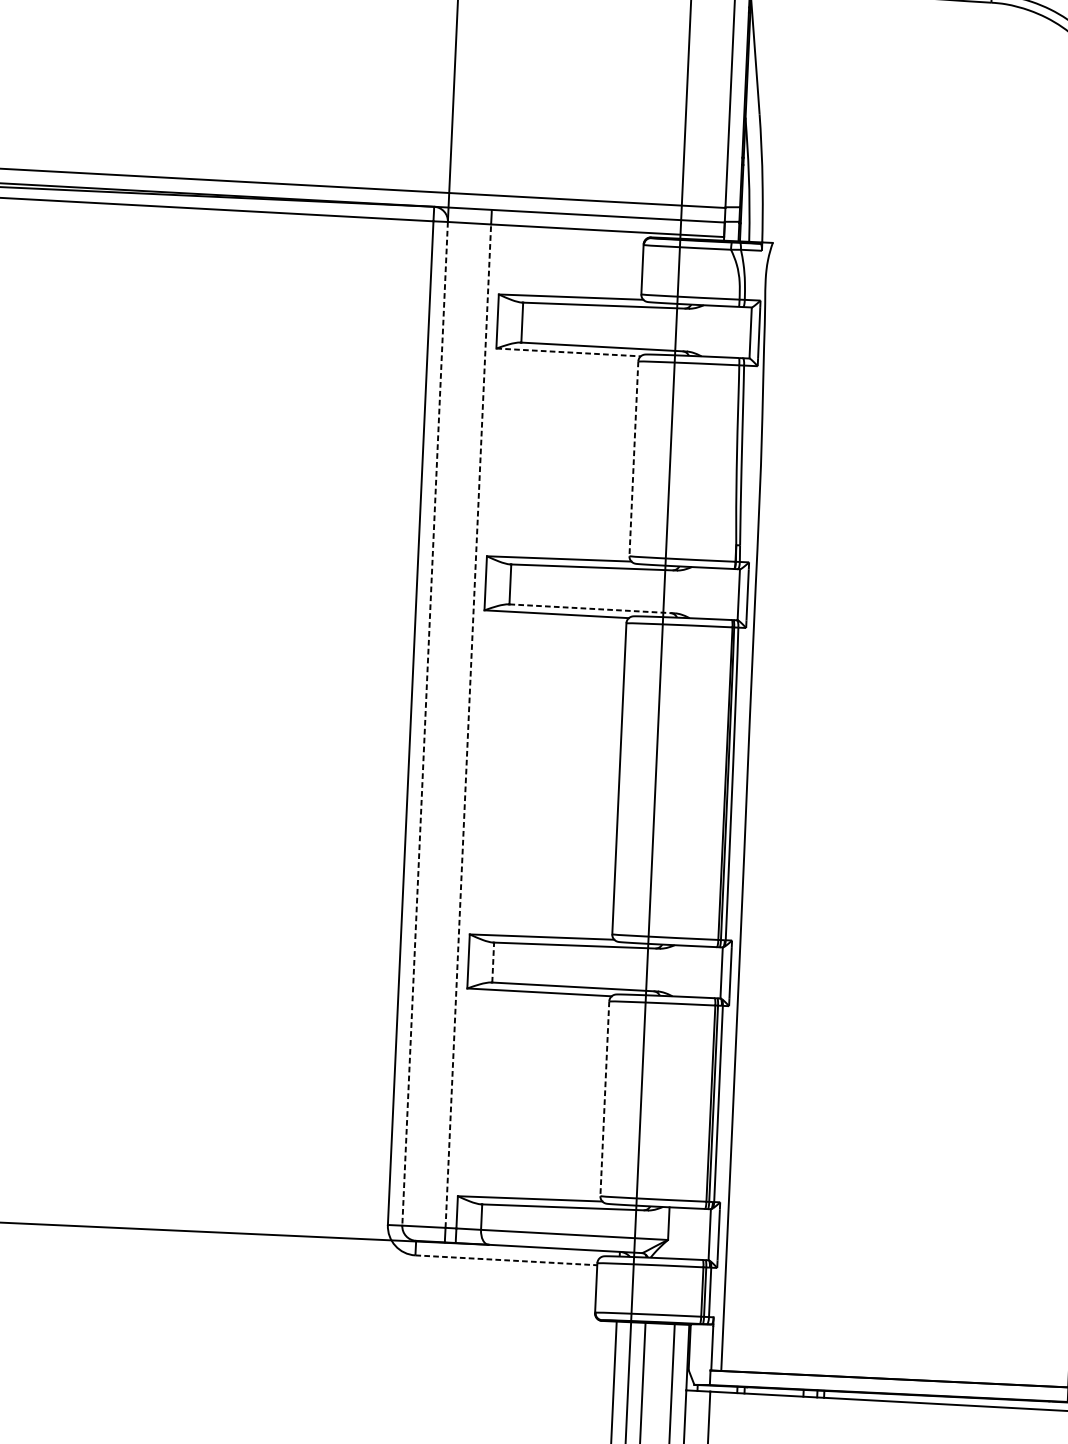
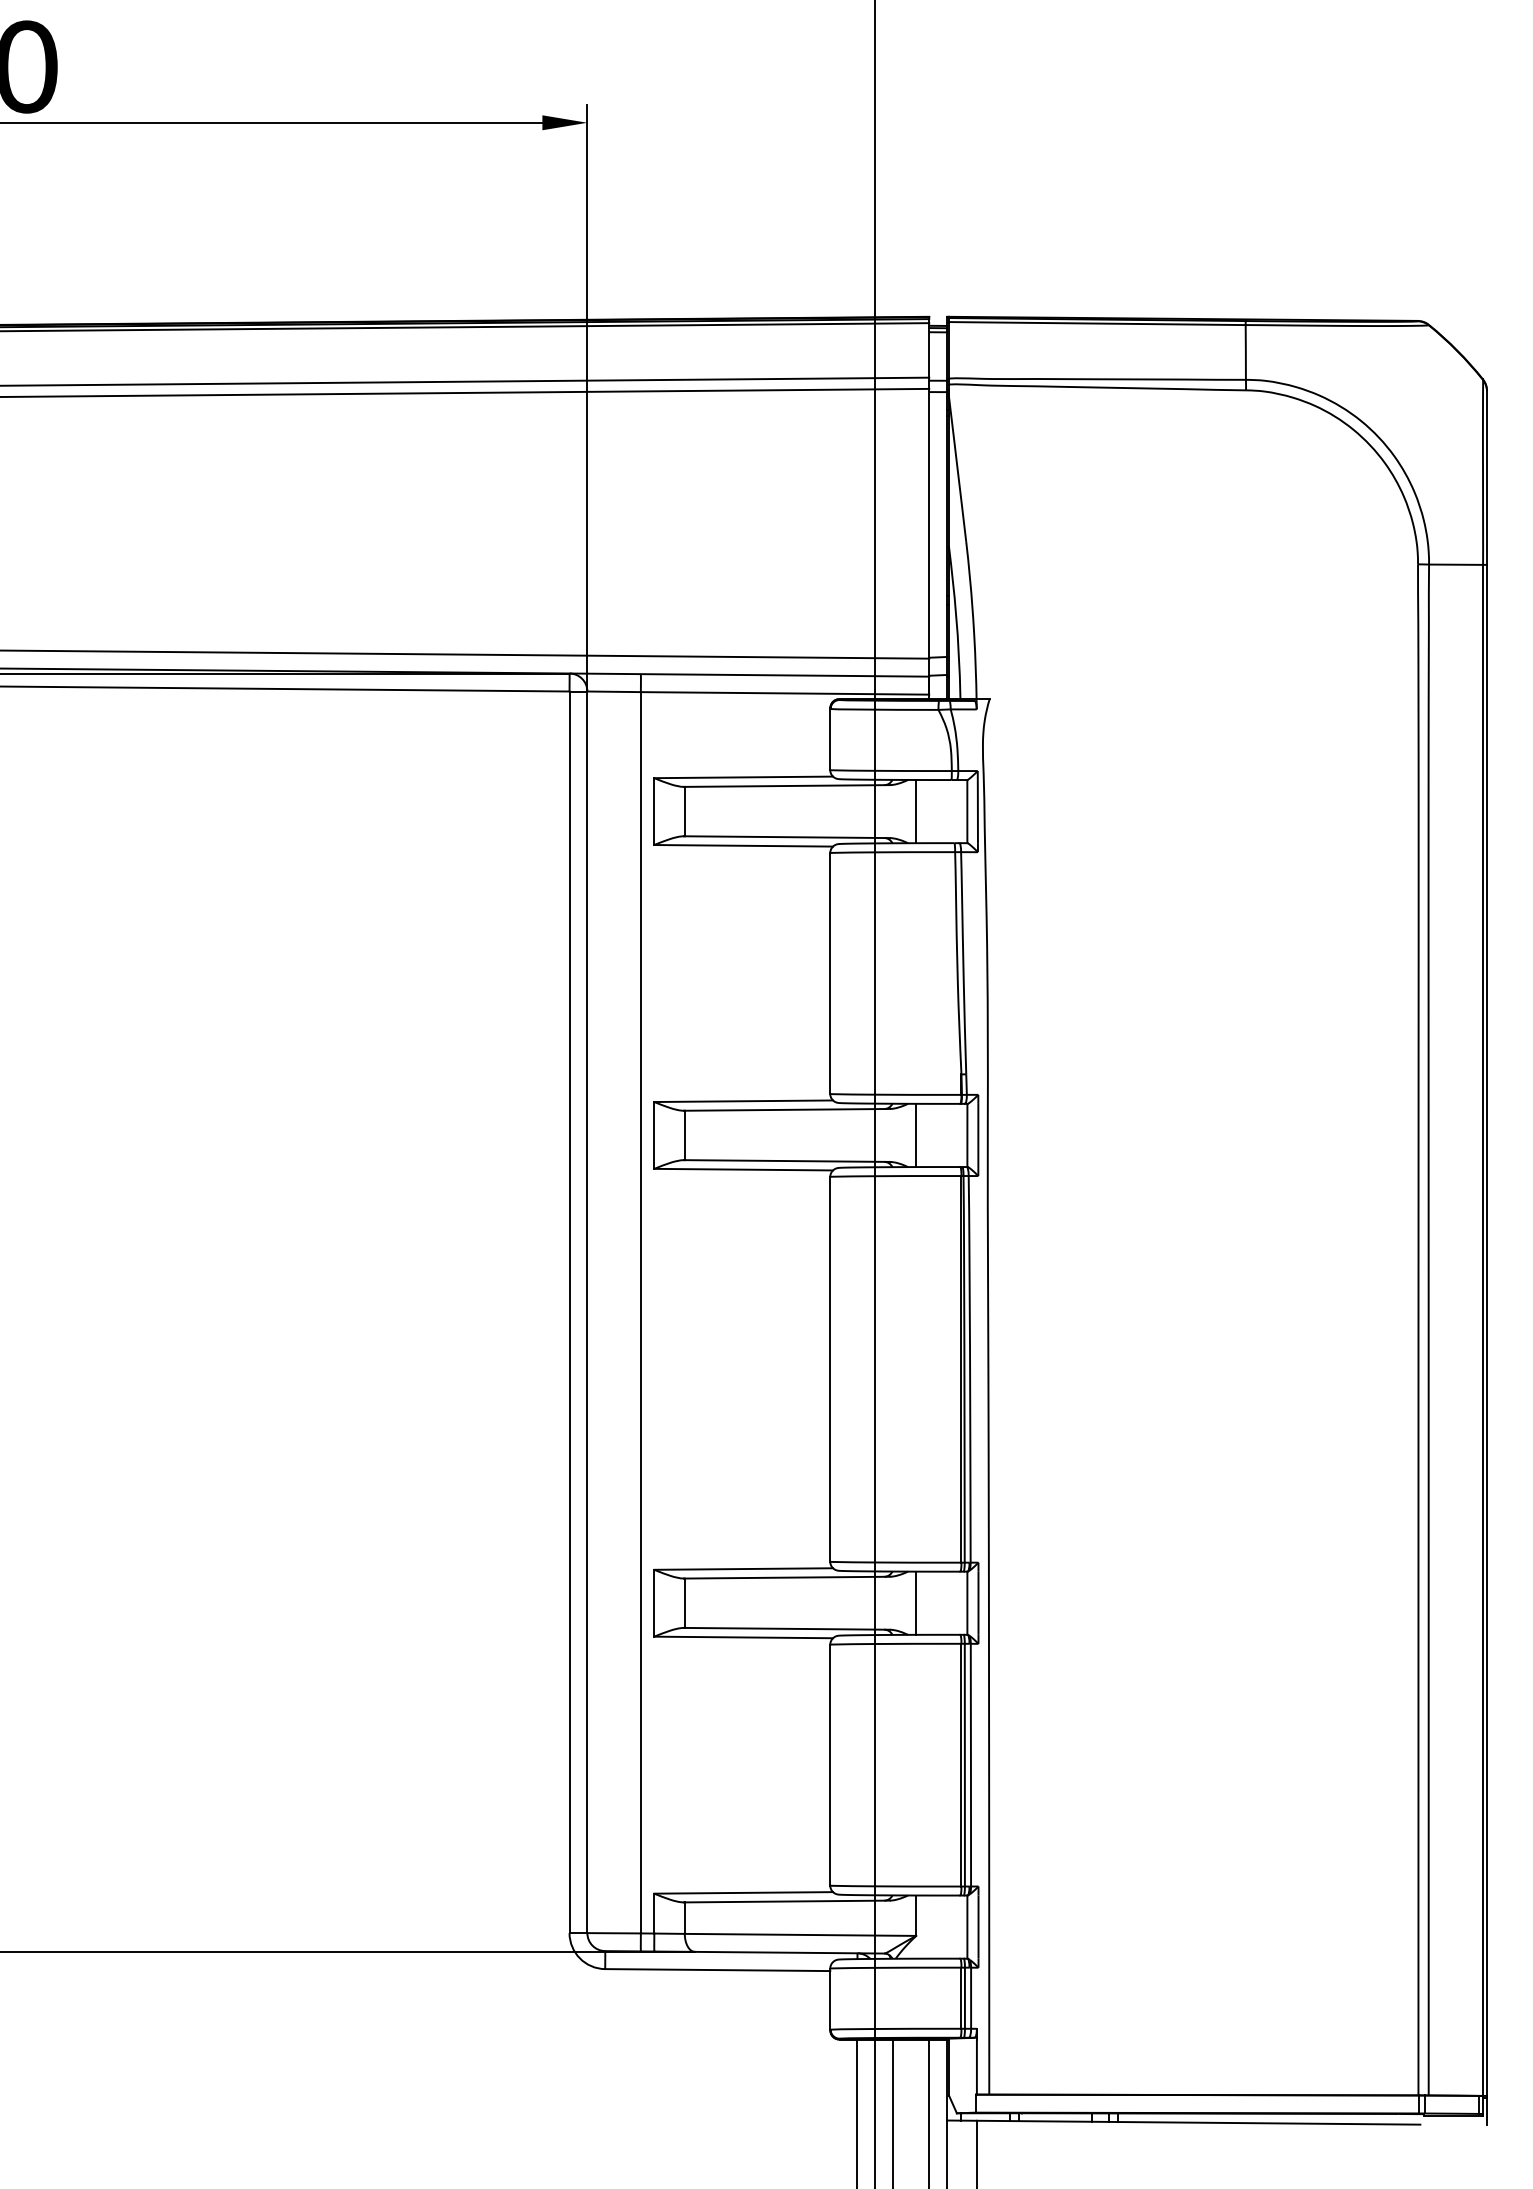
line: (709, 331) -> (916, 811), added
line: (569, 352) -> (744, 845), dashed -> solid
line: (634, 459) -> (830, 974), dashed -> solid
line: (697, 592) -> (916, 1135), added
line: (591, 609) -> (786, 1161), dashed -> solid
line: (425, 723) -> (587, 1312), dashed -> solid
line: (468, 725) -> (640, 1312), dashed -> solid
line: (492, 962) -> (684, 1603), dashed -> solid
line: (680, 970) -> (916, 1602), added
line: (605, 1099) -> (830, 1765), dashed -> solid
line: (506, 1260) -> (717, 1970), dashed -> solid

